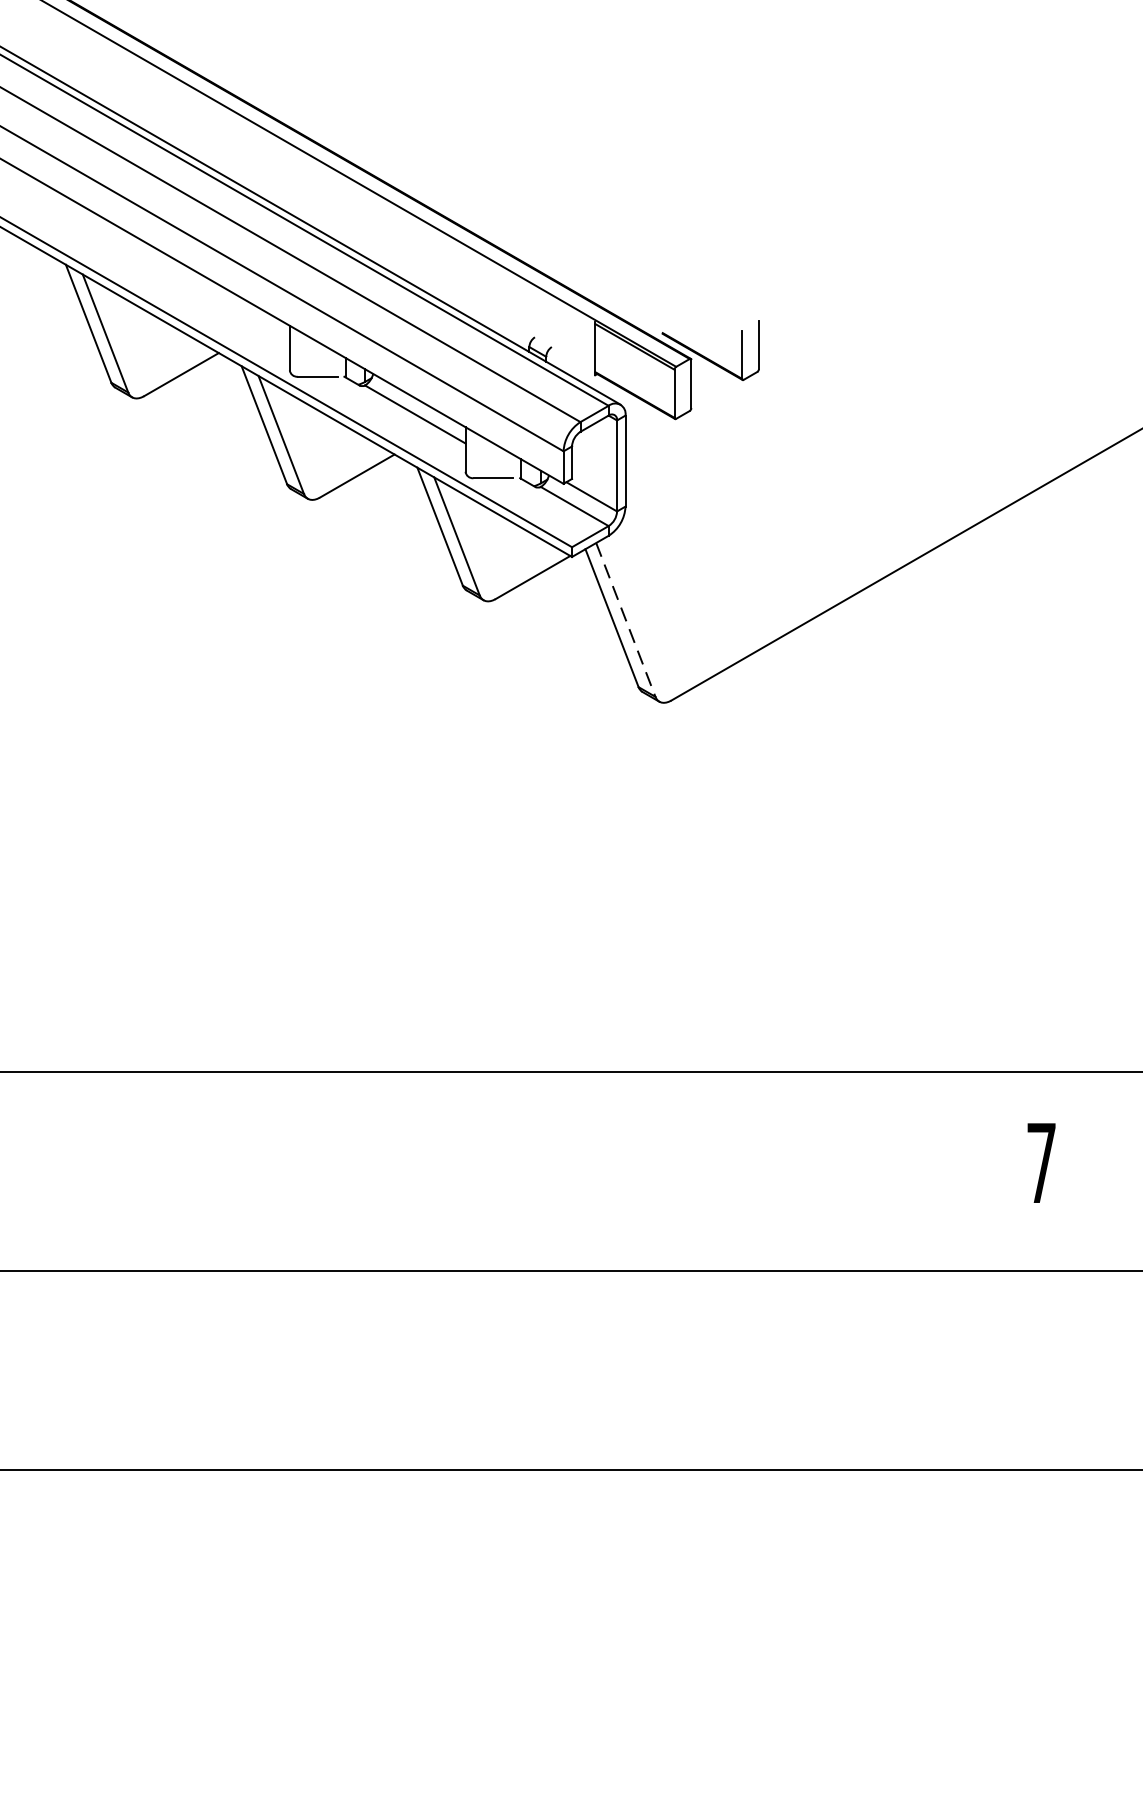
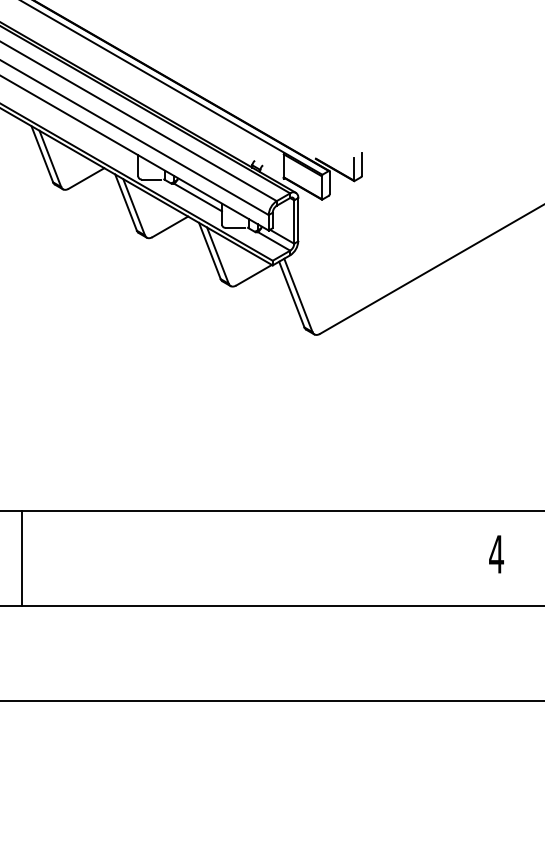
line: (626, 620) -> (298, 295), dashed -> solid
text: (1041, 1163) -> (496, 554), 7 -> 4
line: (44, 1169) -> (21, 557), added

